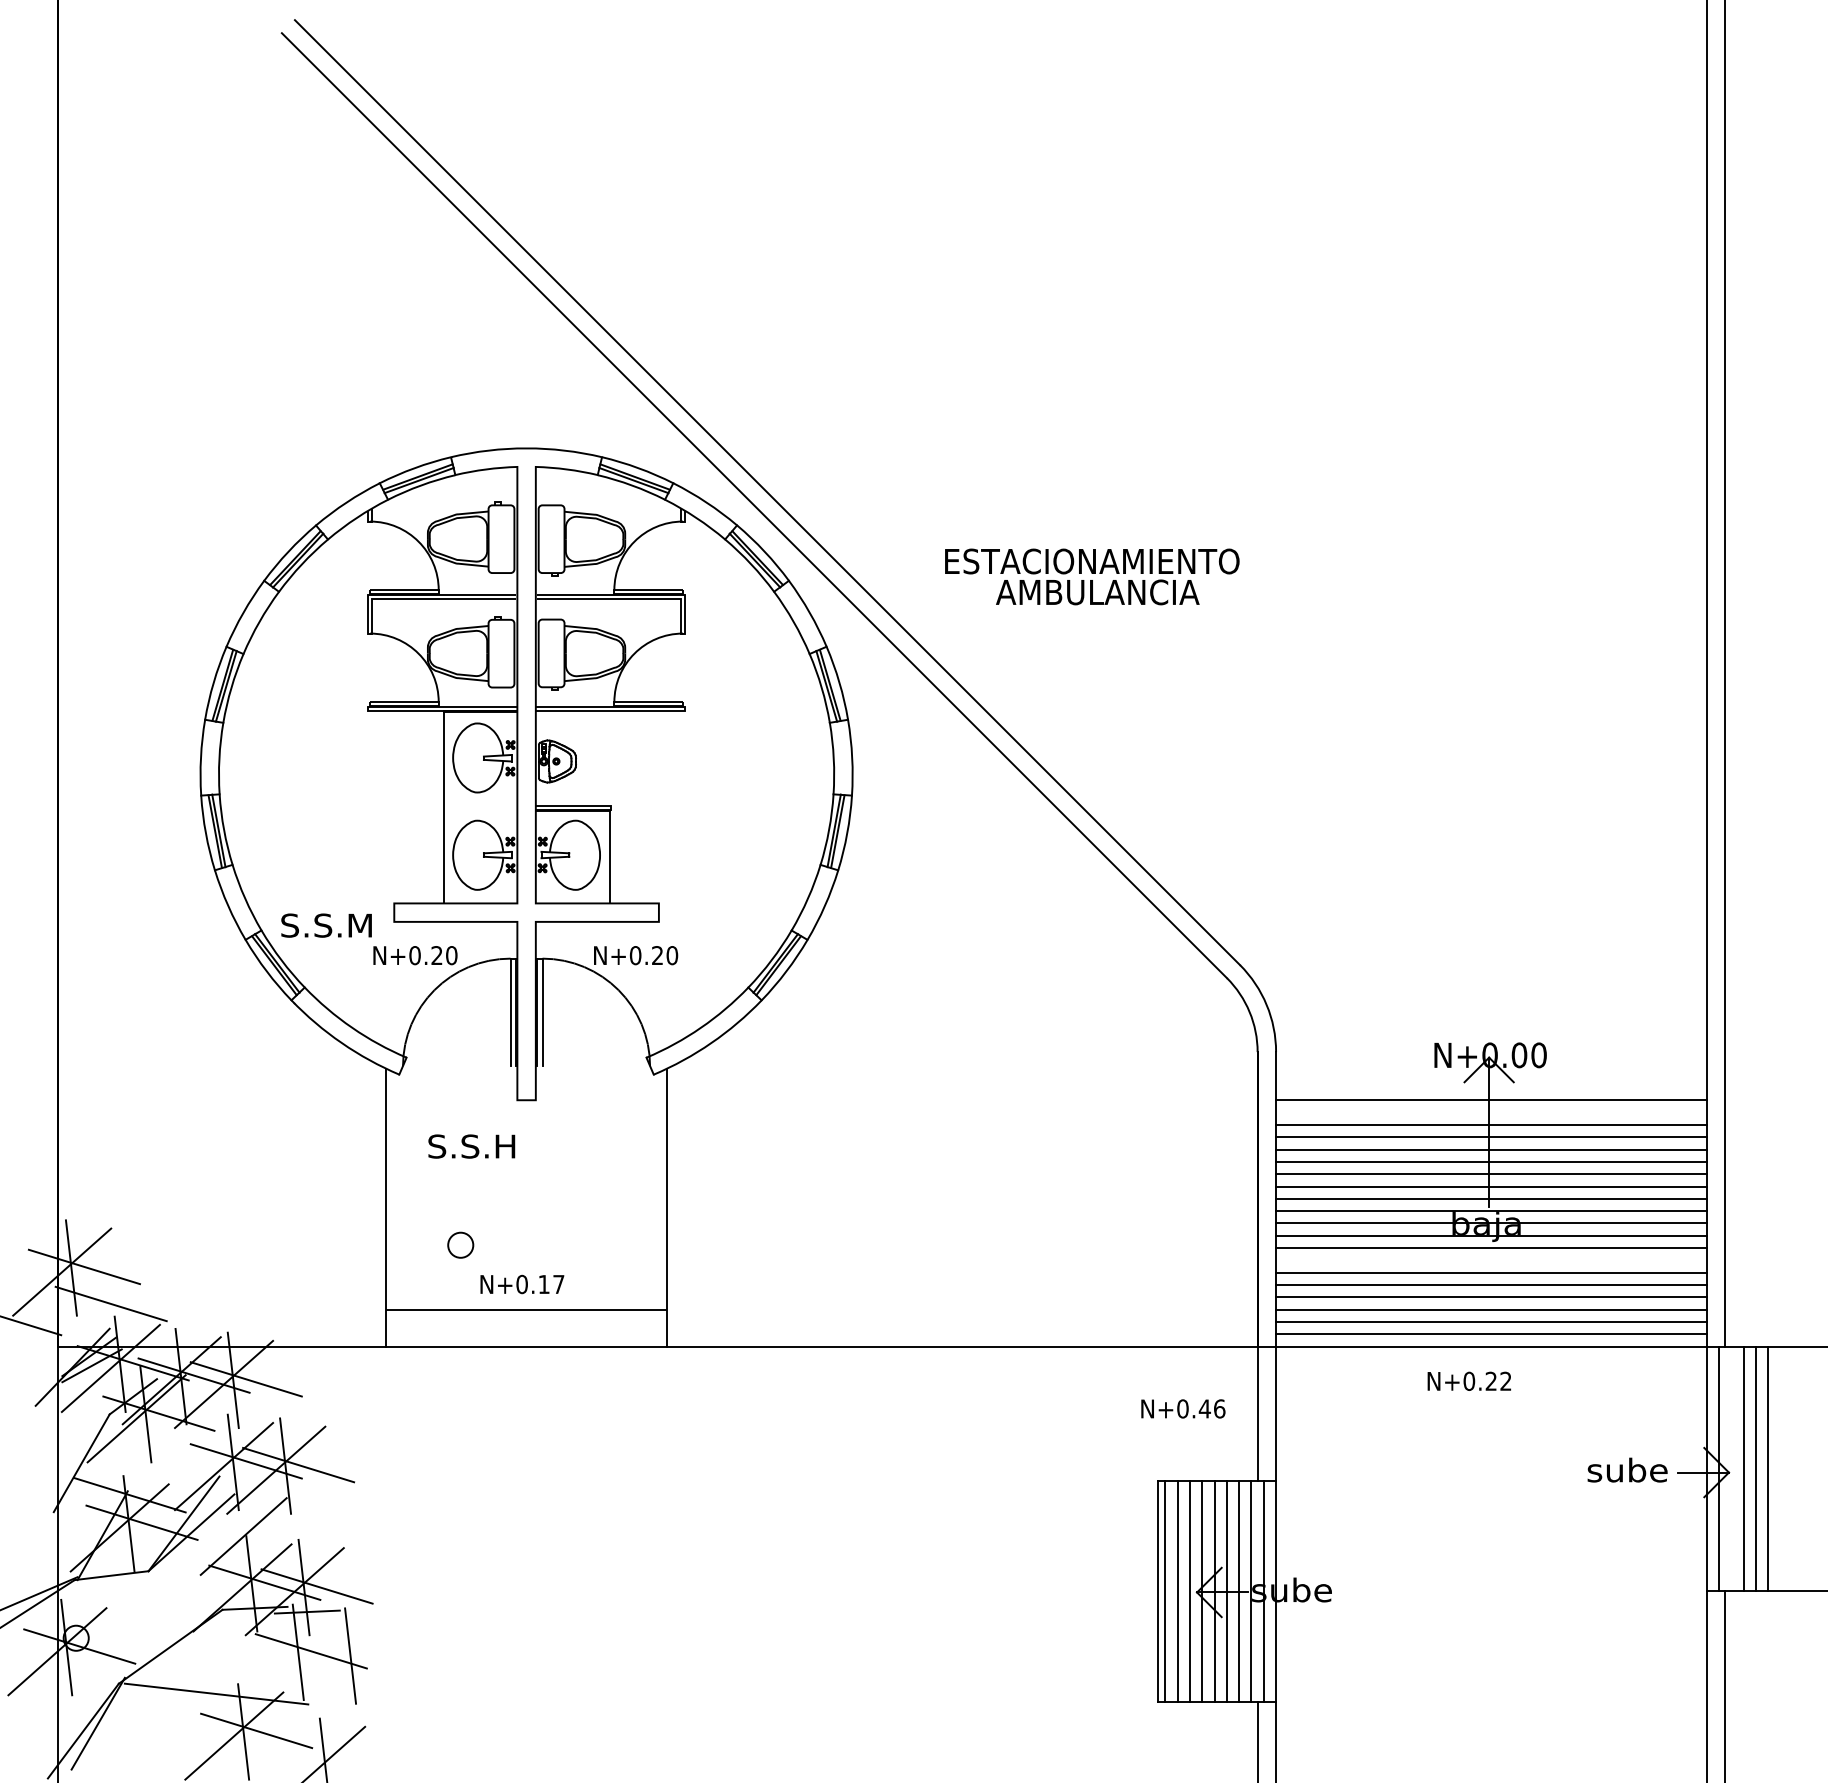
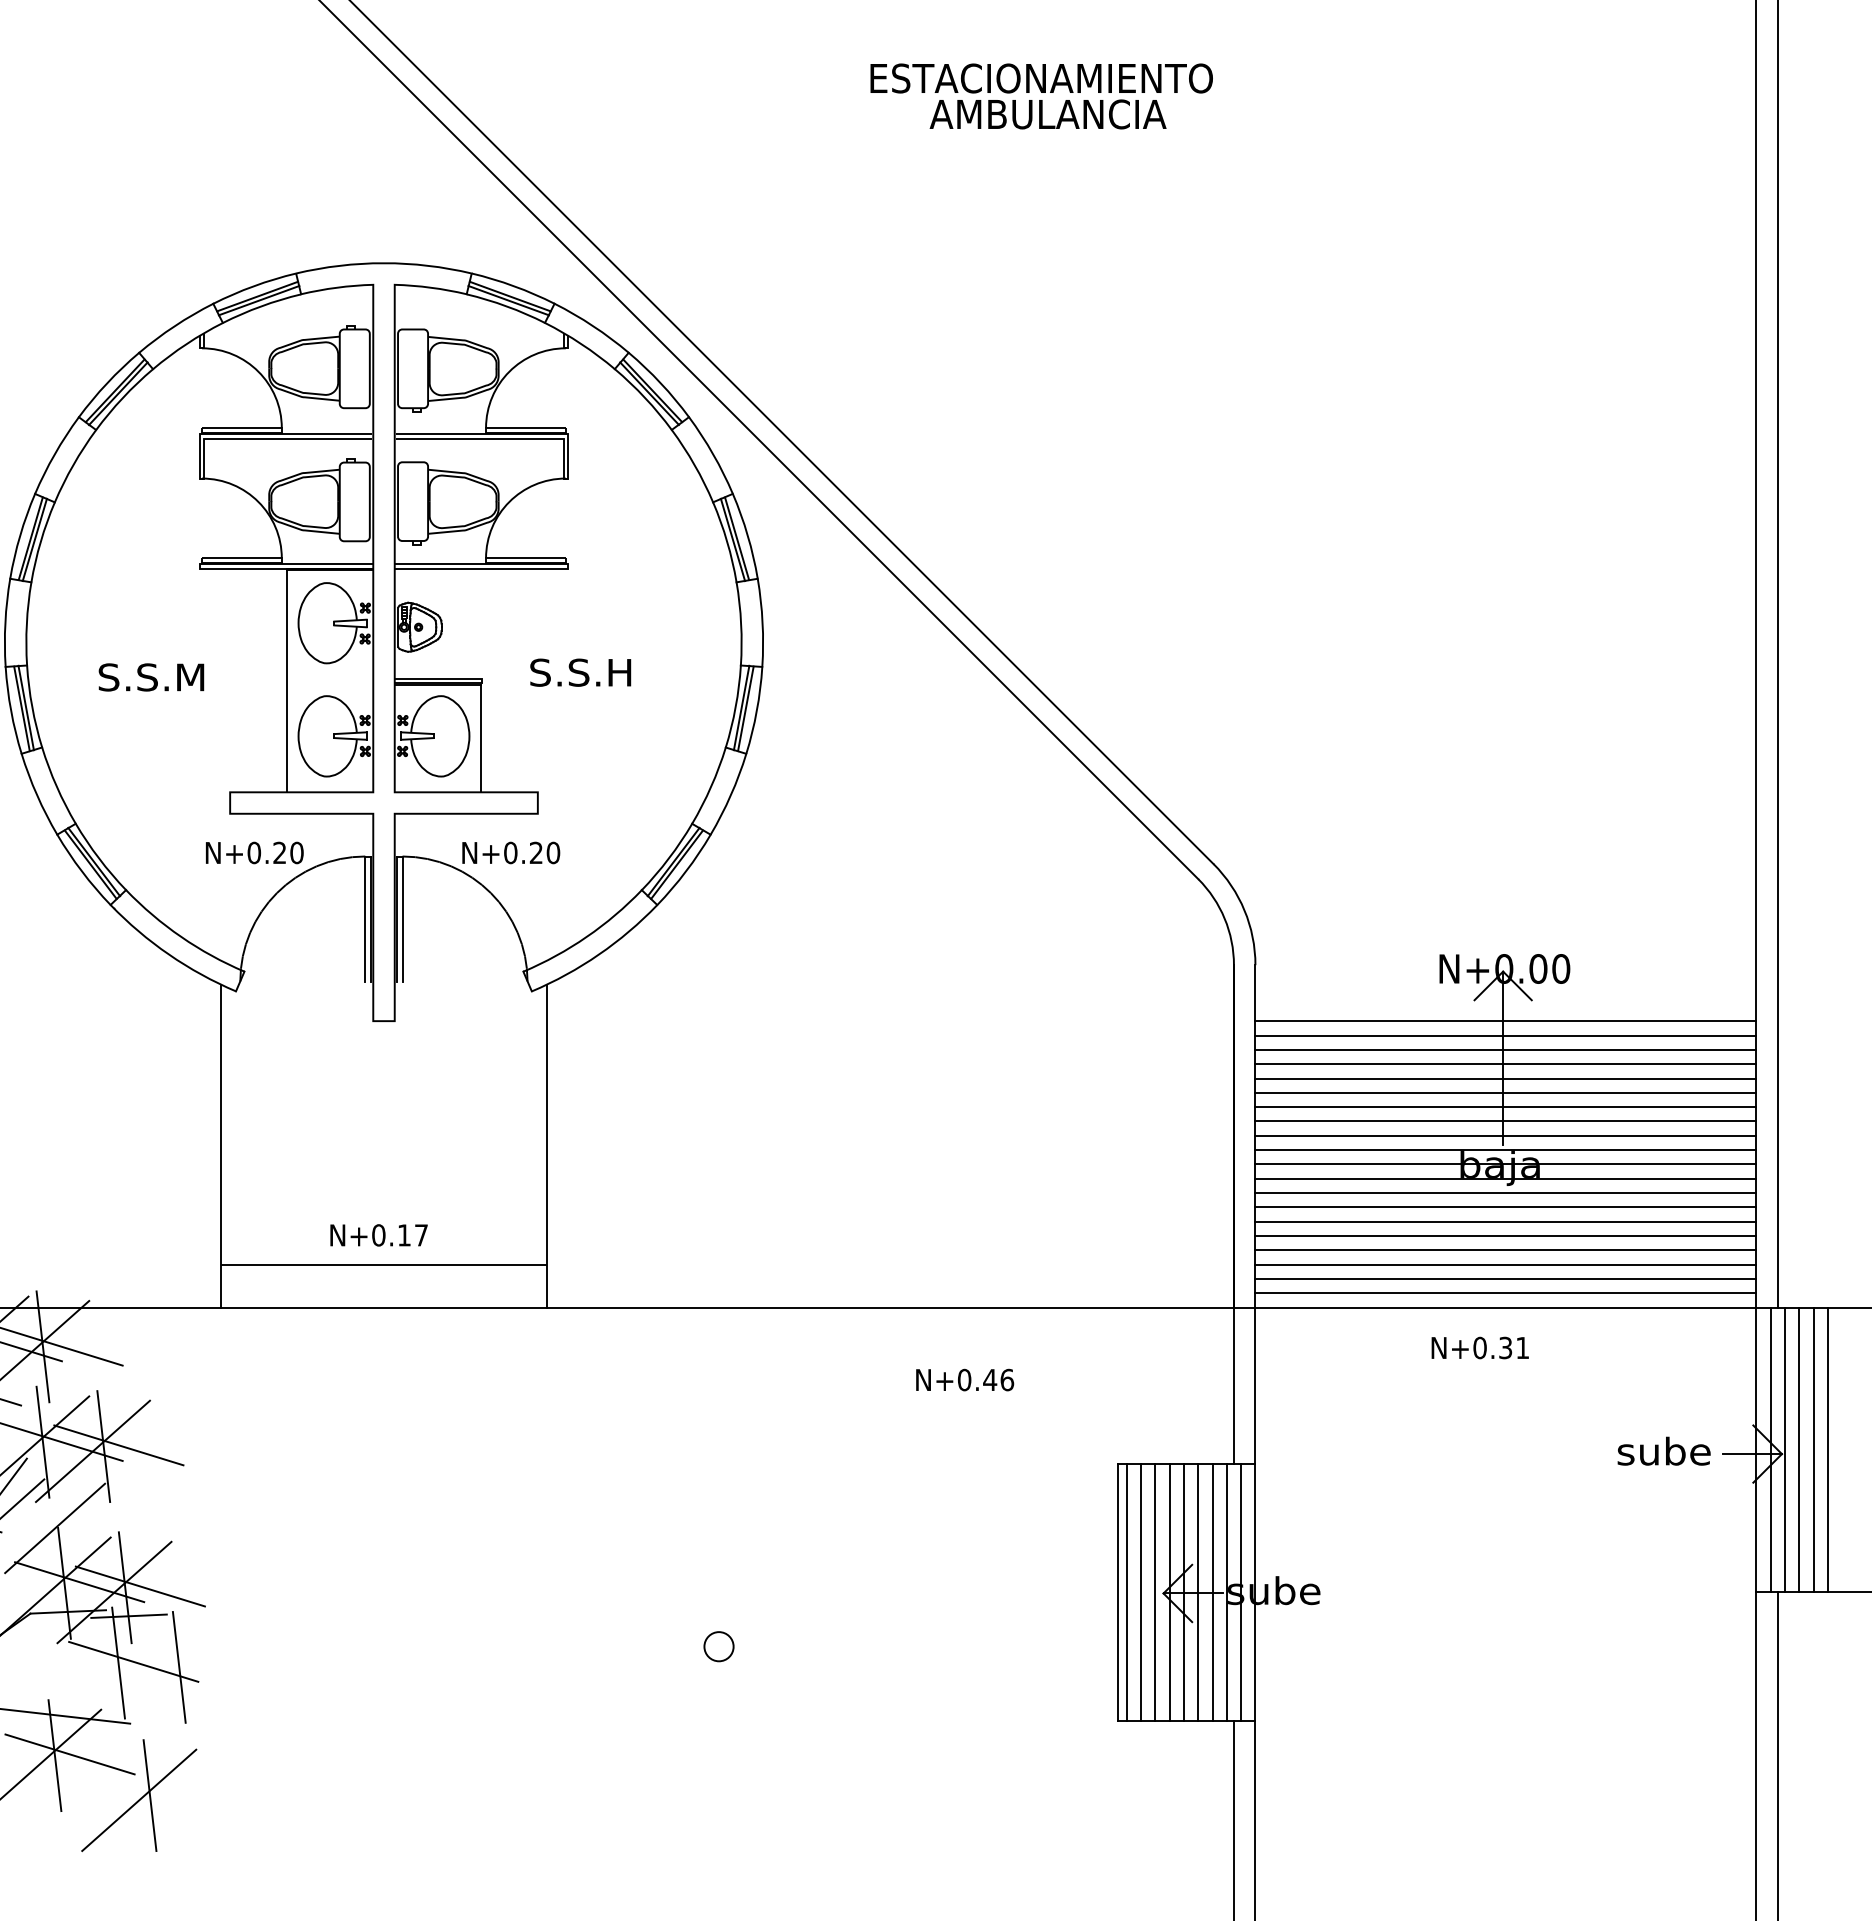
text: (1092, 576) -> (1041, 95), moved
text: (326, 925) -> (151, 677), moved
line: (1491, 1112) -> (1505, 1035), added
text: (471, 1146) -> (580, 672), moved
circle: (460, 1244) -> (718, 1645), moved
line: (1491, 1260) -> (1505, 1207), added
text: (1498, 1380) -> (1514, 1347), N+0.22 -> N+0.31
text: (1183, 1408) -> (965, 1379), moved
line: (1731, 1468) -> (1784, 1449), added

